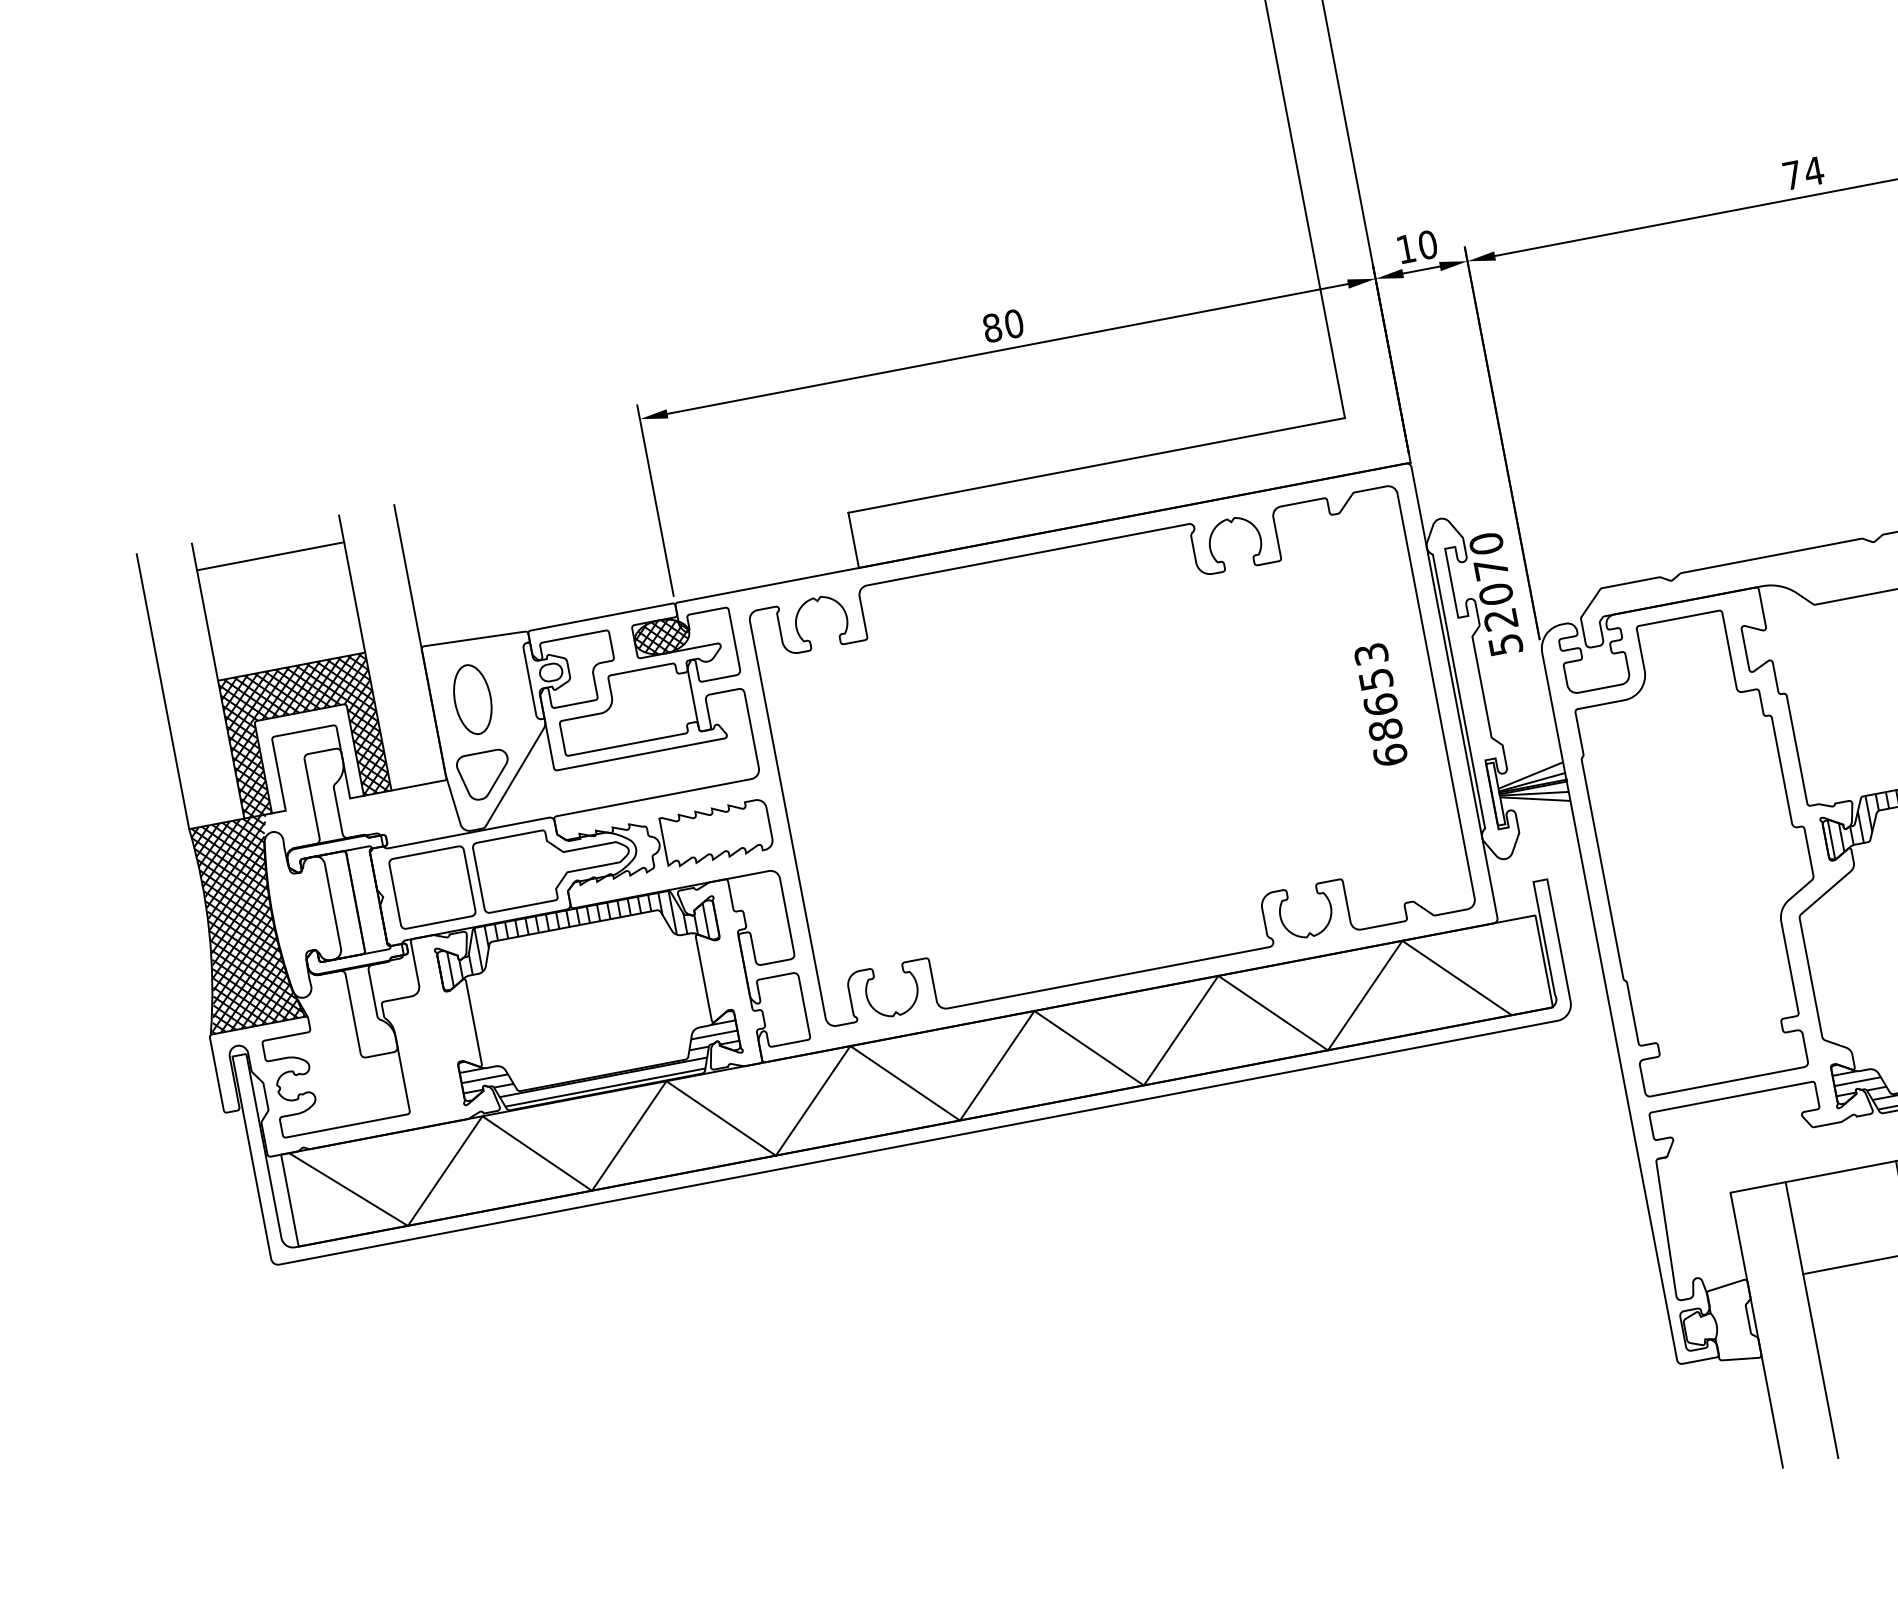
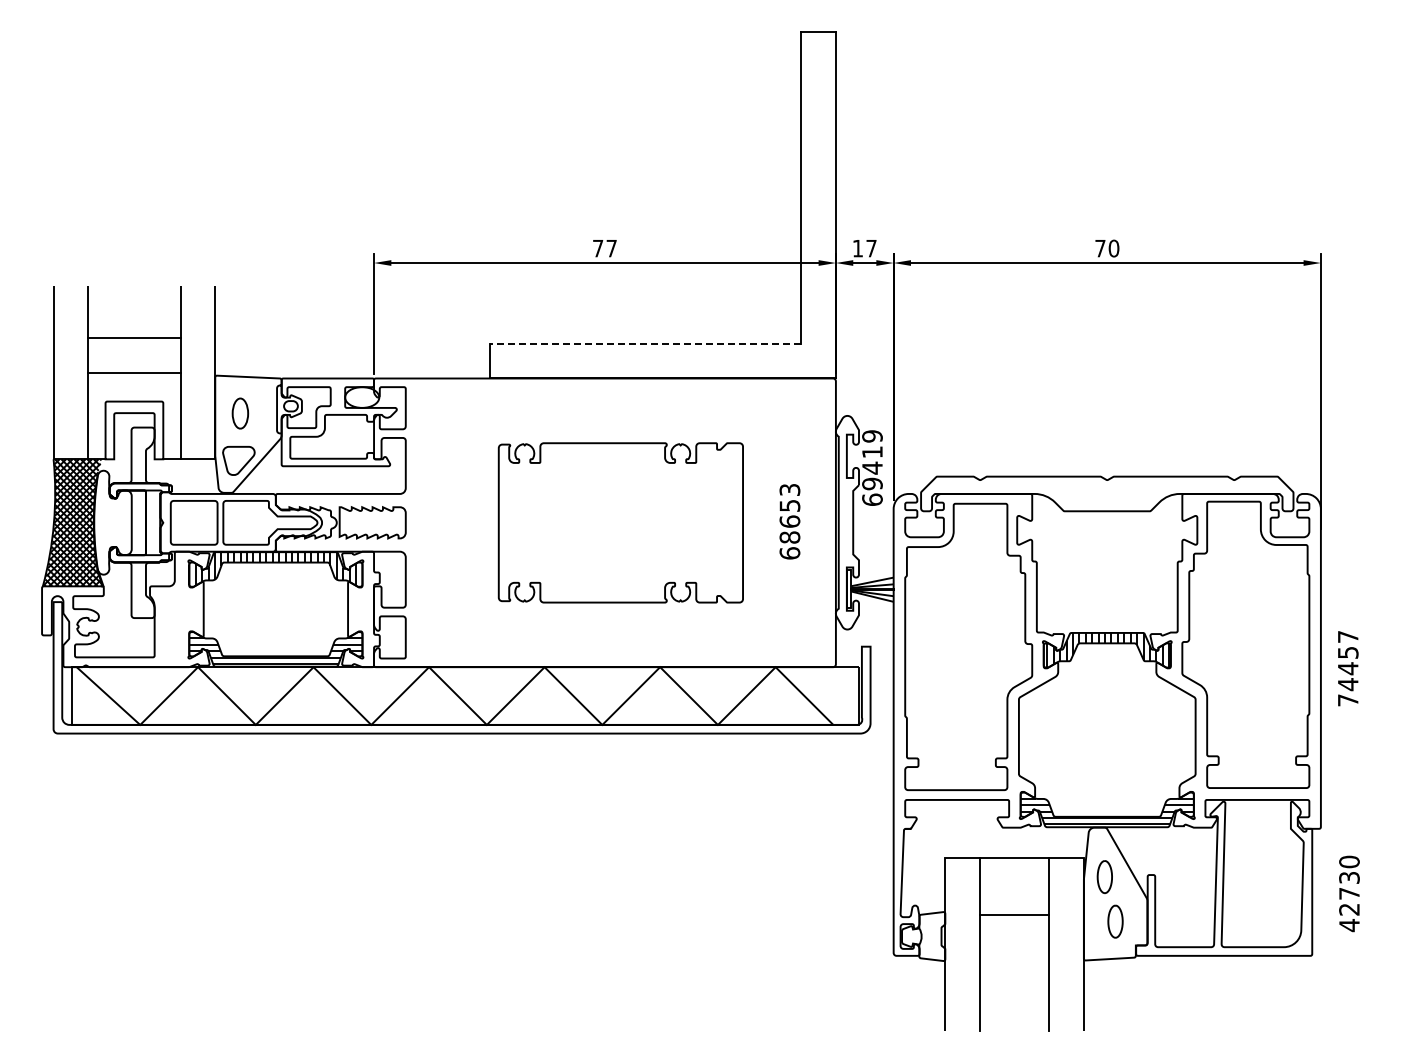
text: (1813, 171) -> (1113, 248), 74 -> 70
text: (1427, 244) -> (871, 248), 10 -> 17
text: (1002, 325) -> (604, 248), 80 -> 77
line: (1096, 464) -> (645, 343), solid -> dashed
line: (270, 556) -> (134, 338), moved
text: (1495, 593) -> (872, 467), 52070 -> 69419
hatch: (662, 636) -> (362, 397), removed
part: (472, 699) -> (240, 413), size x0.7
hatch: (304, 734) -> (134, 415), removed
part: (1111, 757) -> (620, 522), size x0.6

